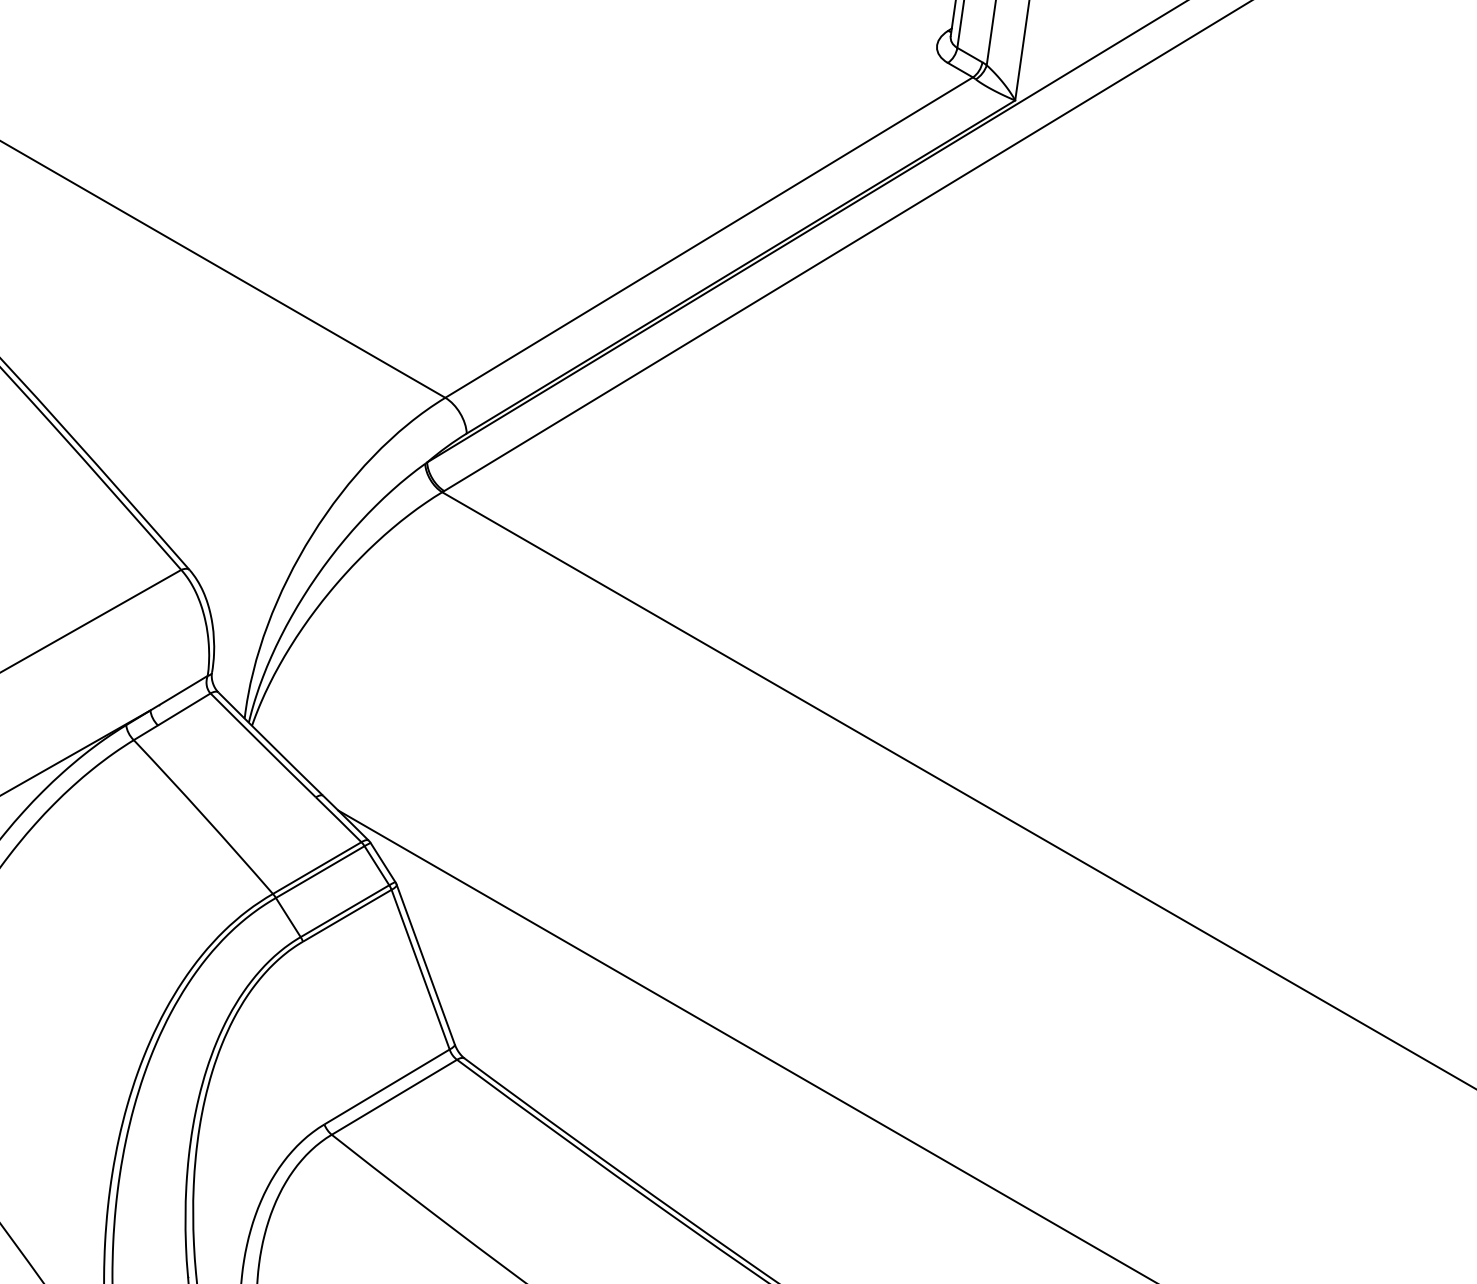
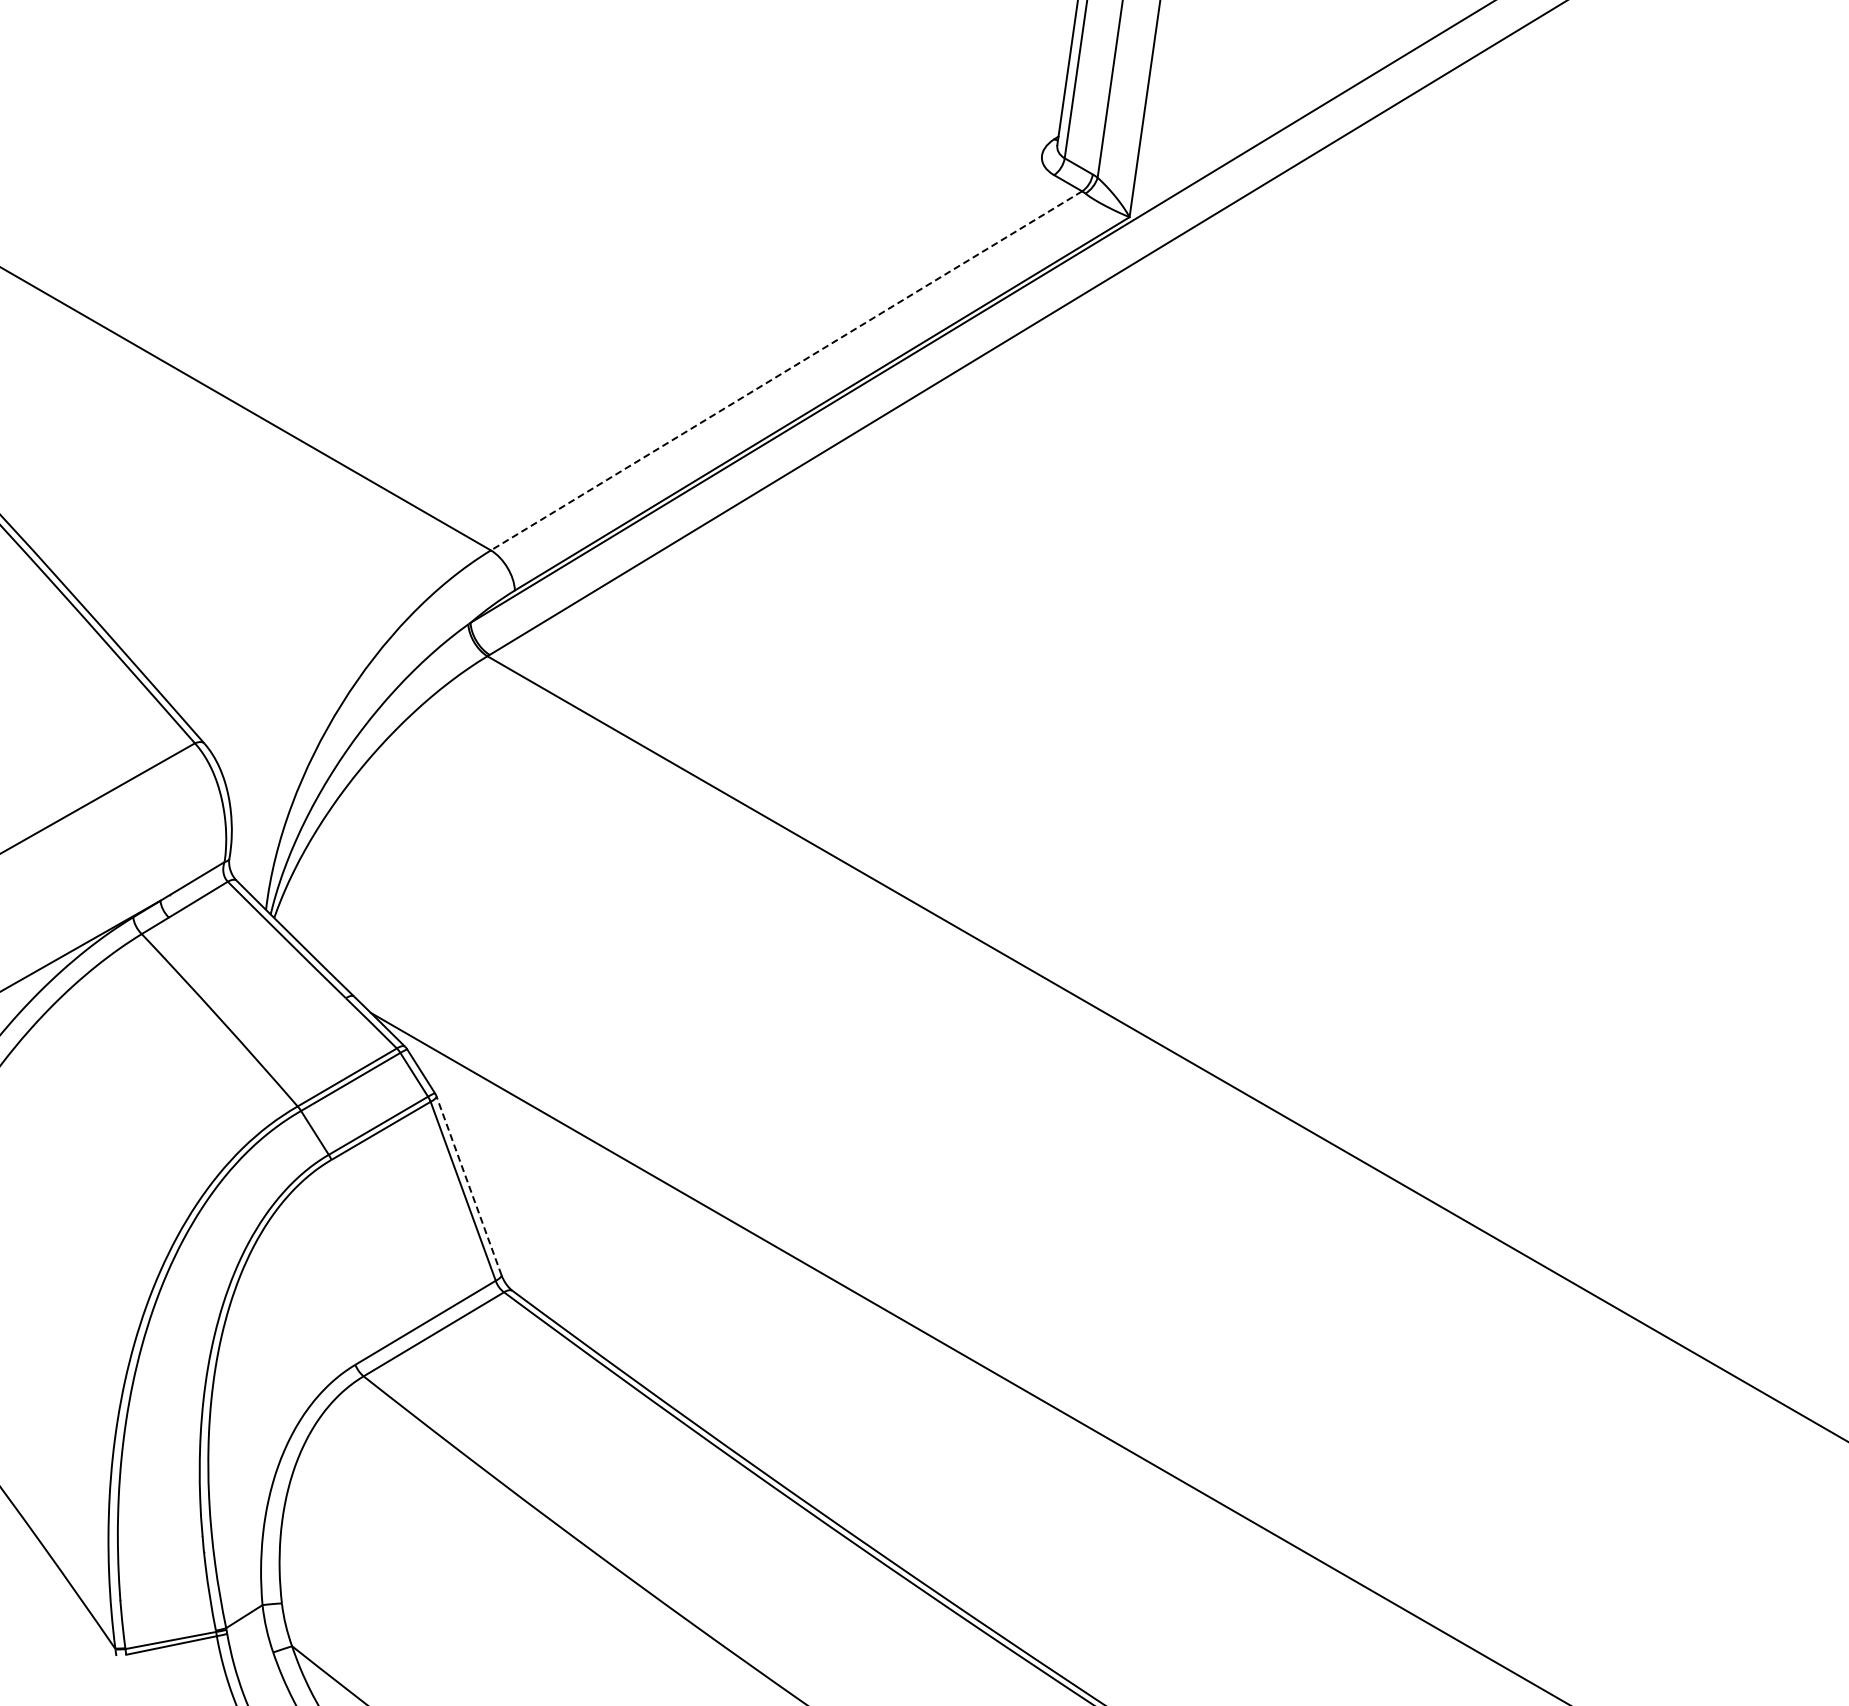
line: (709, 237) -> (786, 370), solid -> dashed
line: (425, 964) -> (468, 1185), solid -> dashed

